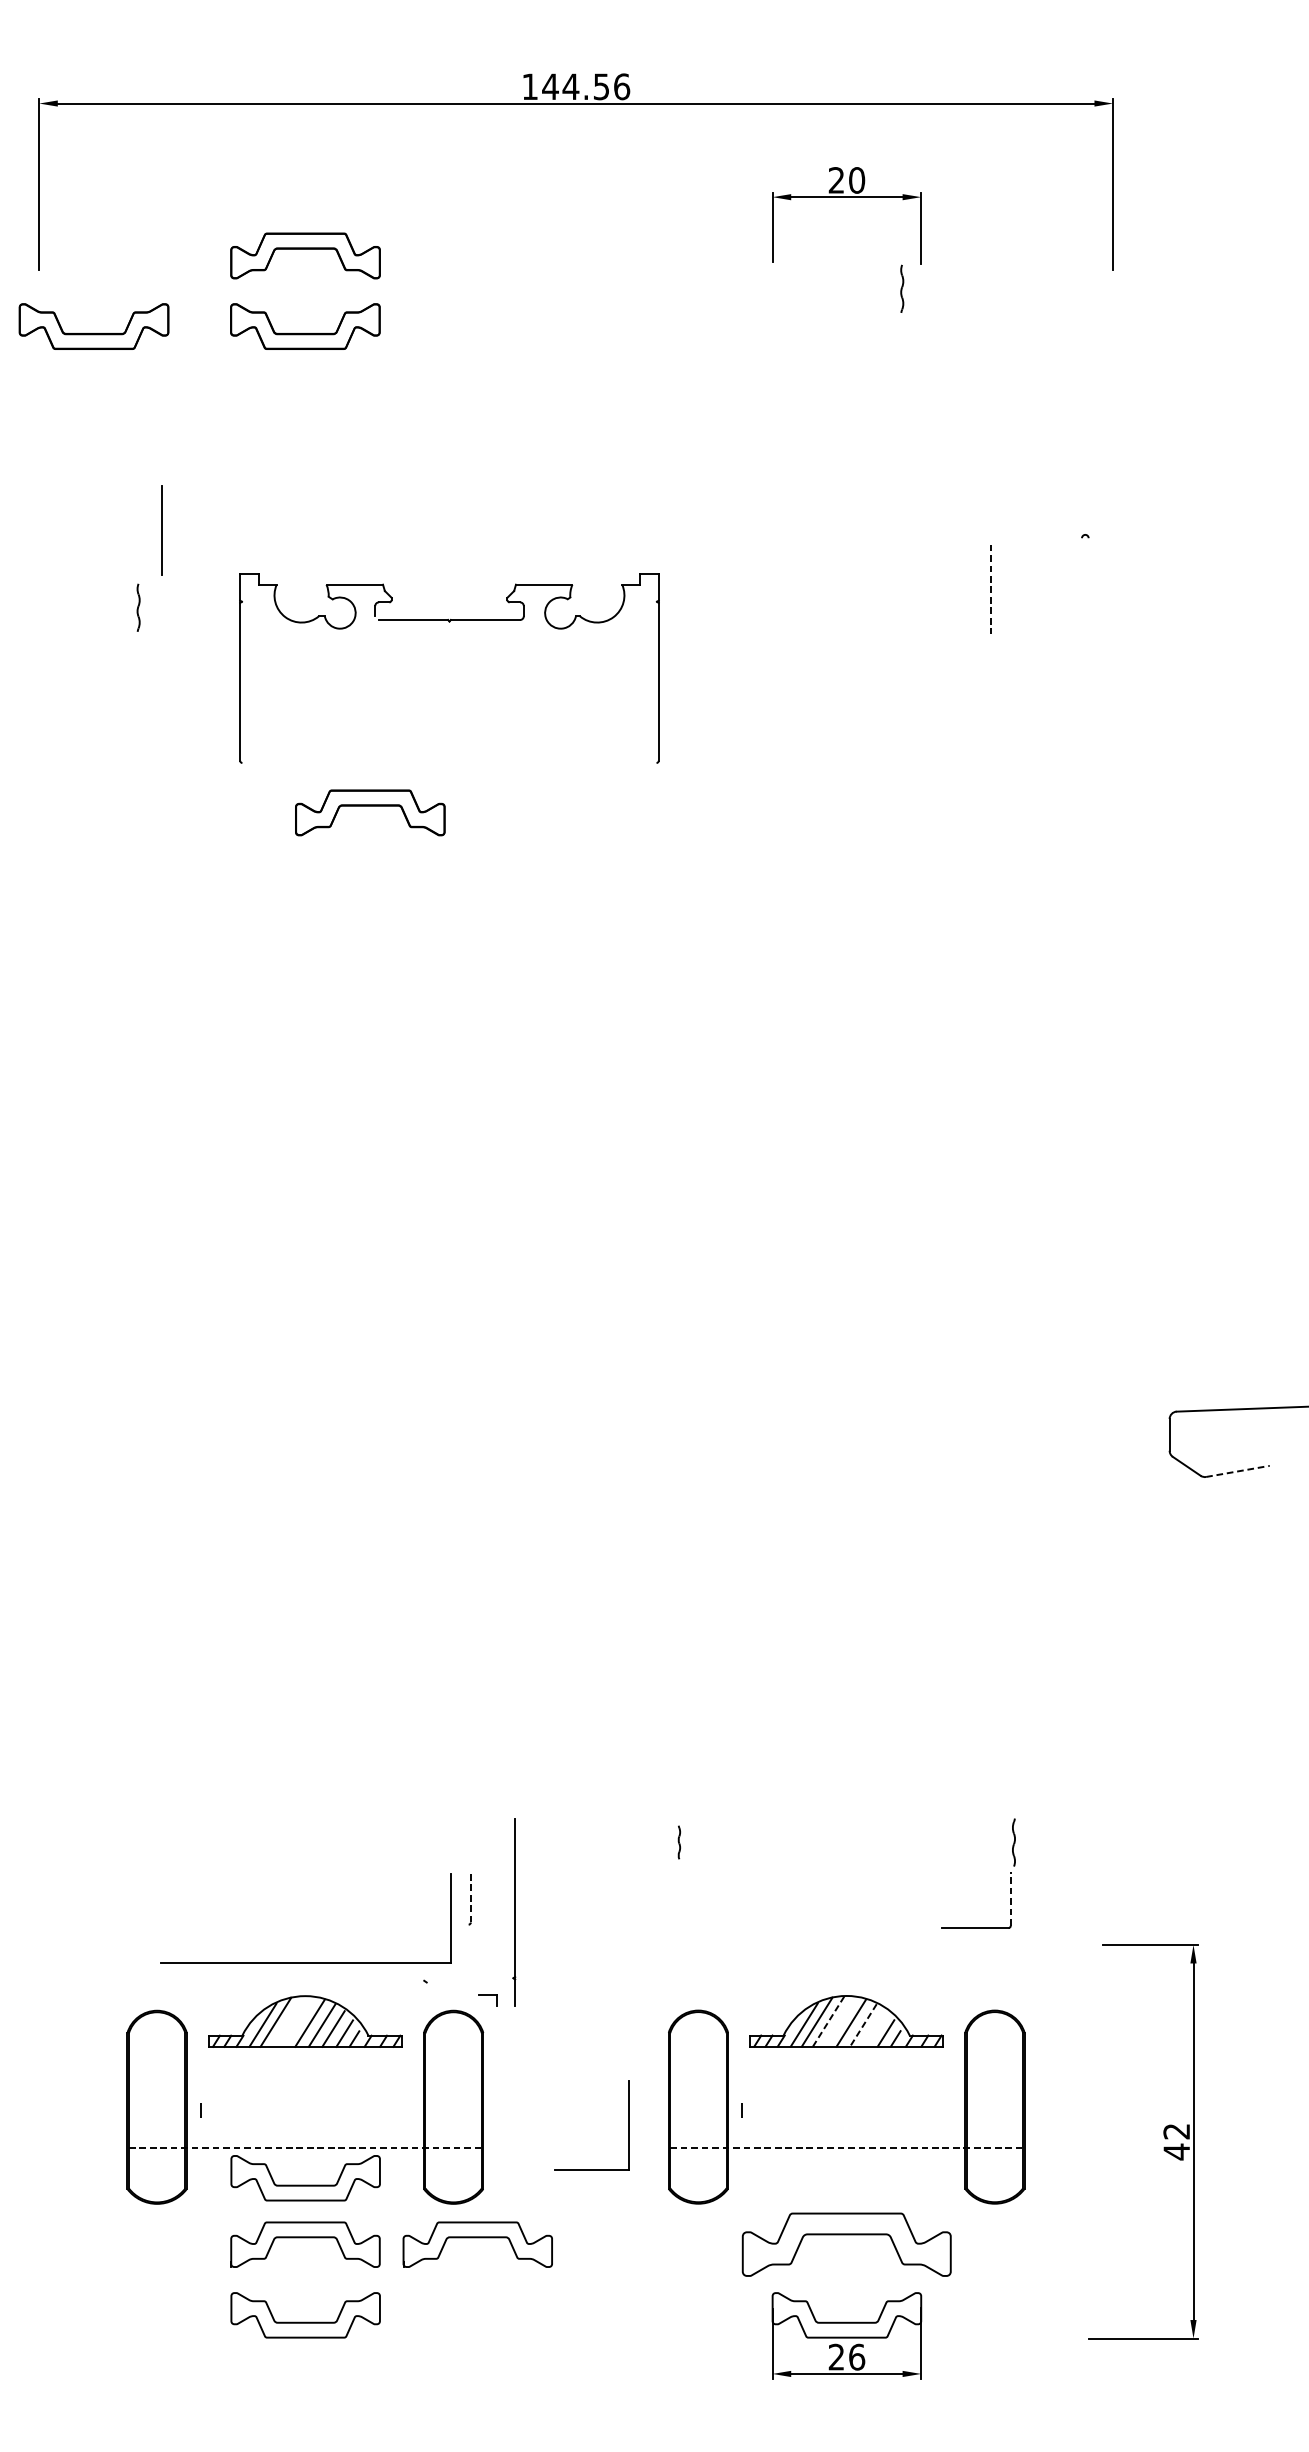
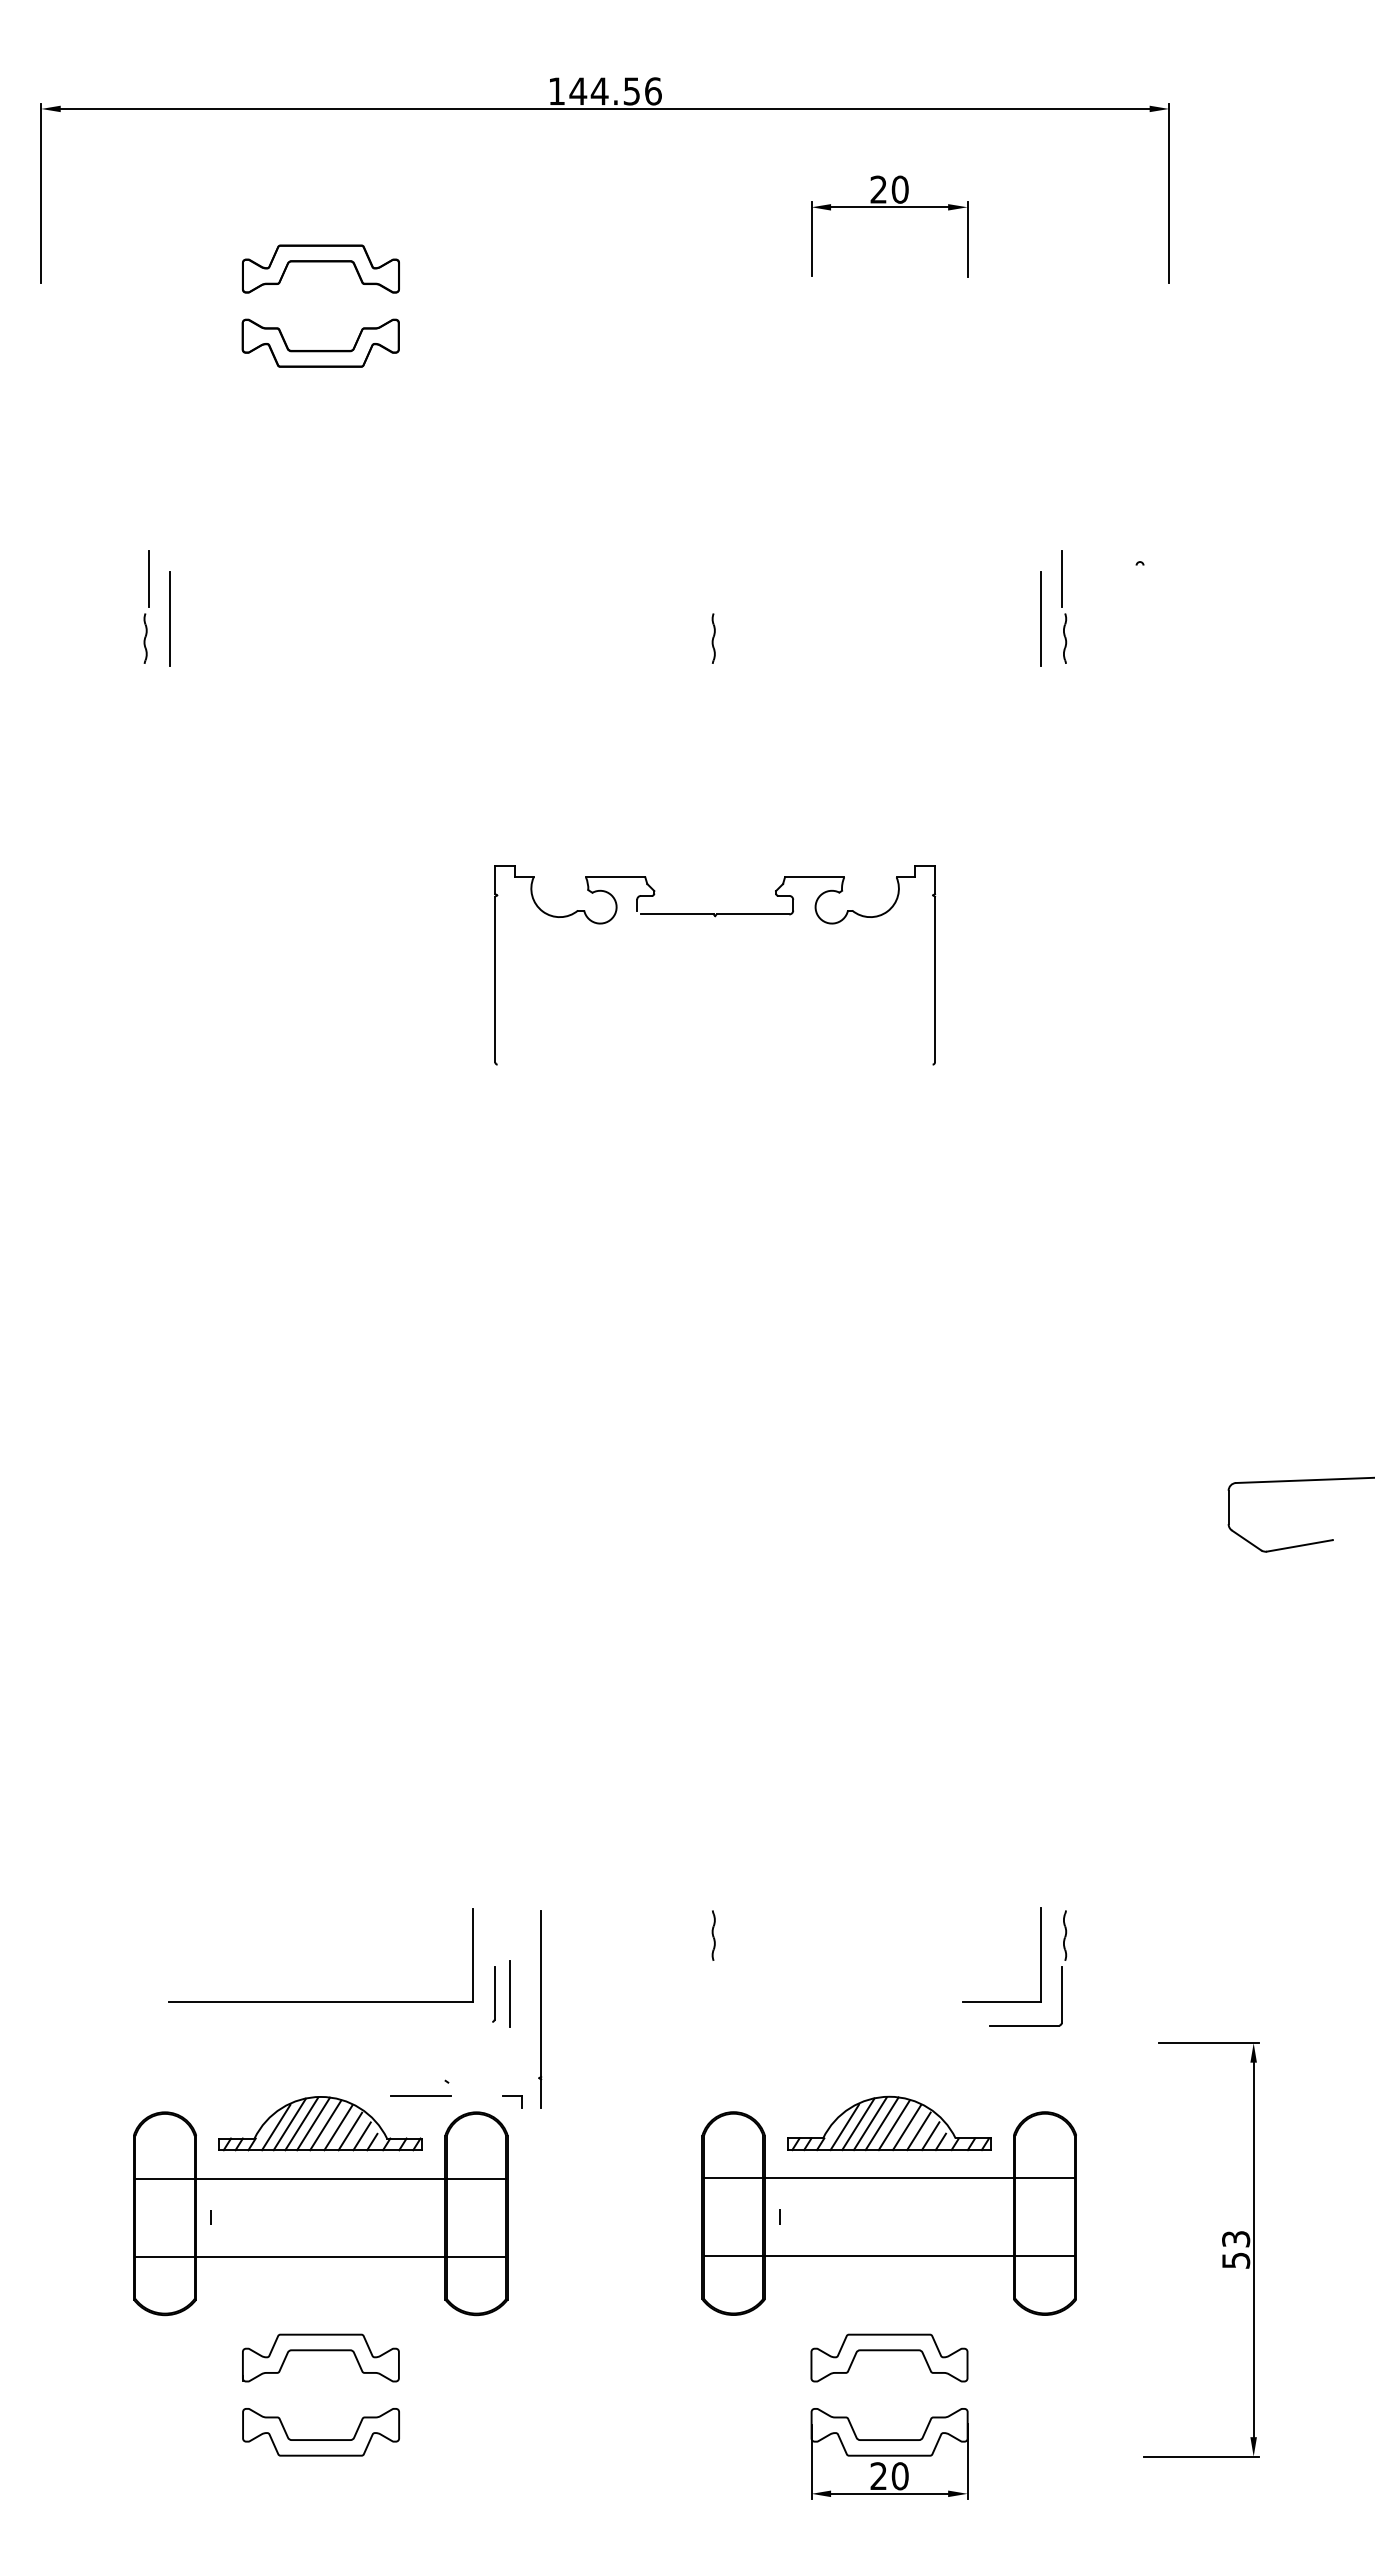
part: (902, 288) -> (713, 638), moved
part: (93, 333) -> (98, 350), removed
line: (161, 529) -> (169, 618), moved
line: (142, 551) -> (149, 579), added
part: (1013, 577) -> (1064, 606), added
line: (990, 589) -> (1040, 619), dashed -> solid
part: (449, 622) -> (715, 917), moved
part: (369, 812) -> (388, 853), removed
line: (1238, 1471) -> (1300, 1545), dashed -> solid
part: (679, 1842) -> (713, 1935), size x1.43
line: (470, 1896) -> (494, 1992), dashed -> solid
line: (485, 1897) -> (510, 1993), added
line: (1010, 1898) -> (1061, 1994), dashed -> solid
part: (305, 1962) -> (320, 2001), moved
line: (400, 1995) -> (420, 2096), added
line: (287, 2021) -> (301, 2123), added
line: (298, 2021) -> (313, 2123), added
line: (839, 2021) -> (881, 2123), added
line: (828, 2022) -> (870, 2124), dashed -> solid
line: (862, 2026) -> (906, 2128), dashed -> solid
line: (874, 2029) -> (918, 2131), added
line: (305, 2073) -> (320, 2178), added
line: (846, 2073) -> (889, 2178), added
part: (628, 2125) -> (1040, 1954), moved
text: (1177, 2142) -> (1236, 2250), 42 -> 53
line: (306, 2148) -> (321, 2256), dashed -> solid
line: (846, 2148) -> (889, 2256), dashed -> solid
part: (305, 2185) -> (320, 2295), removed
part: (477, 2244) -> (501, 2357), removed
part: (846, 2244) -> (889, 2357), size x0.71
text: (856, 2357) -> (899, 2476), 26 -> 20

